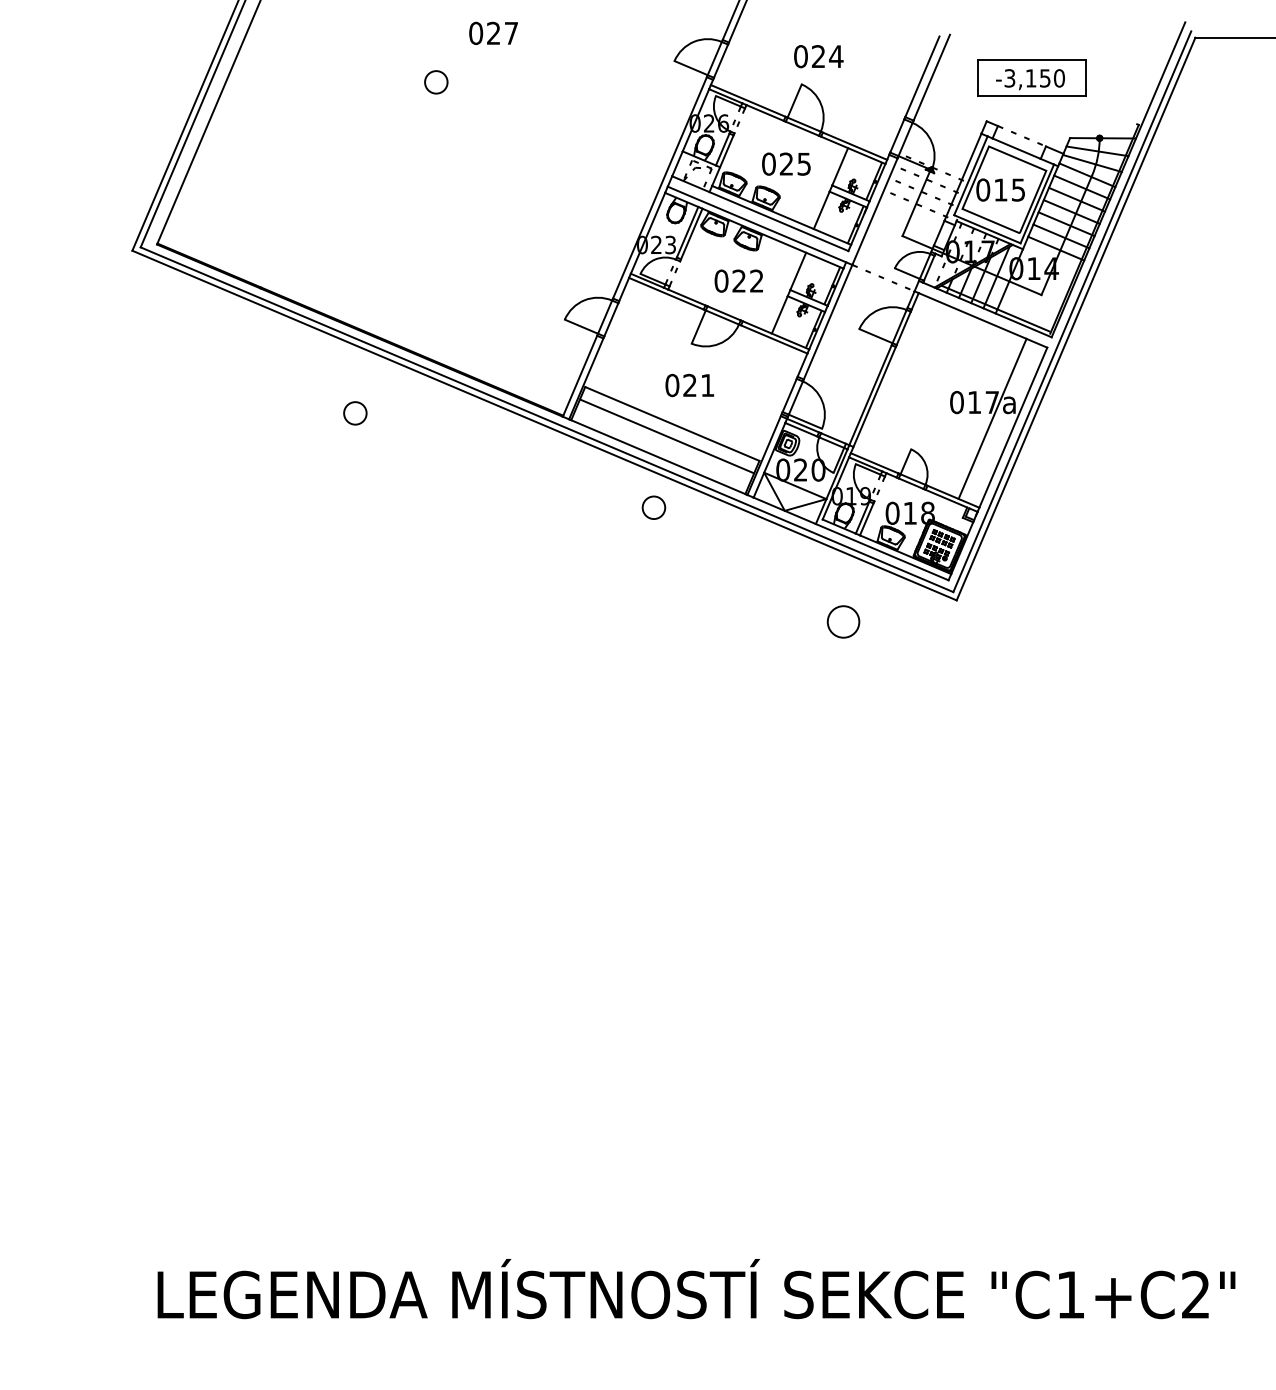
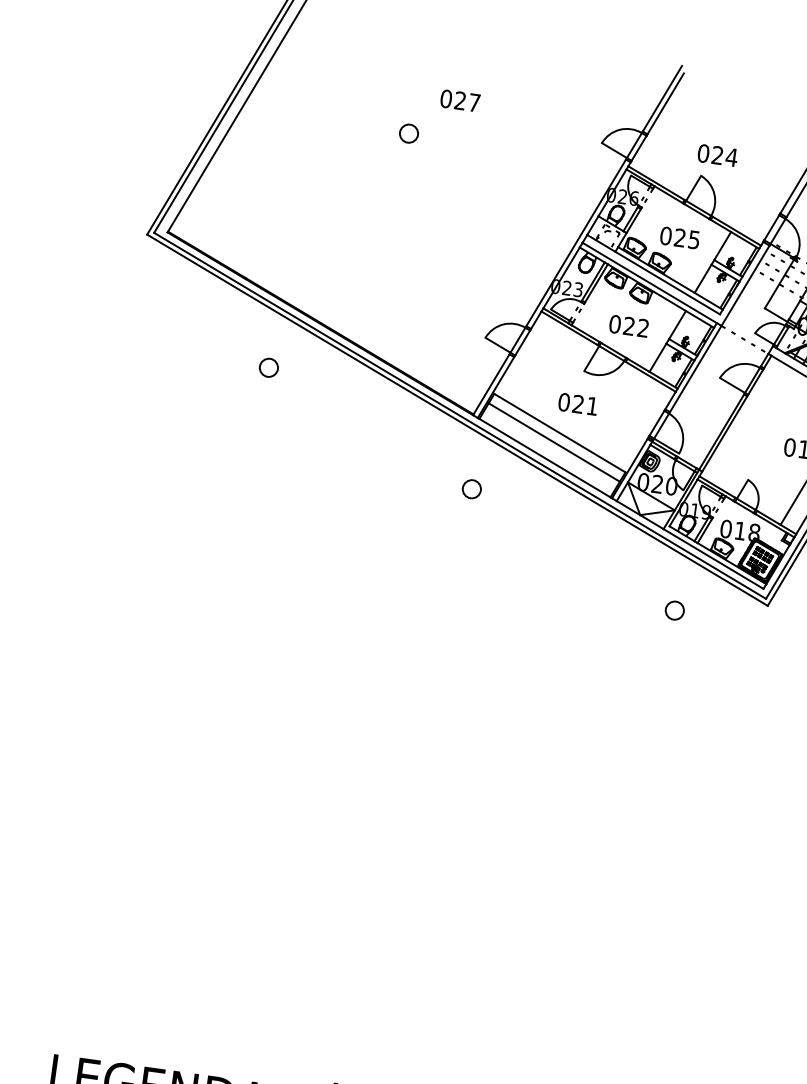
circle: (355, 413) -> (269, 367), moved
circle: (653, 507) -> (471, 488), moved
circle: (843, 622) -> (674, 610), size x0.71

